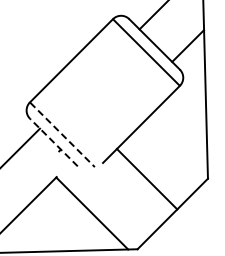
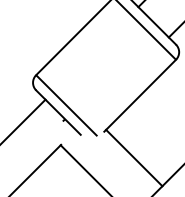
line: (62, 134) -> (66, 105), dashed -> solid
line: (53, 142) -> (58, 112), dashed -> solid
line: (146, 179) -> (133, 158), moved

